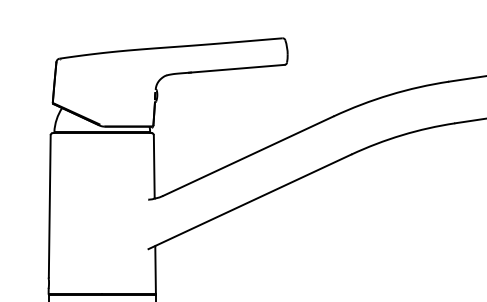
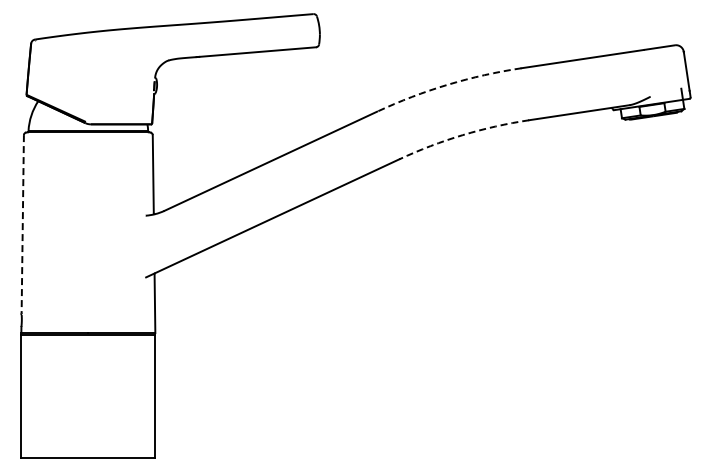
arc: (389, 94) -> (447, 84), solid -> dashed
arc: (401, 135) -> (462, 135), solid -> dashed
line: (49, 206) -> (22, 224), solid -> dashed

